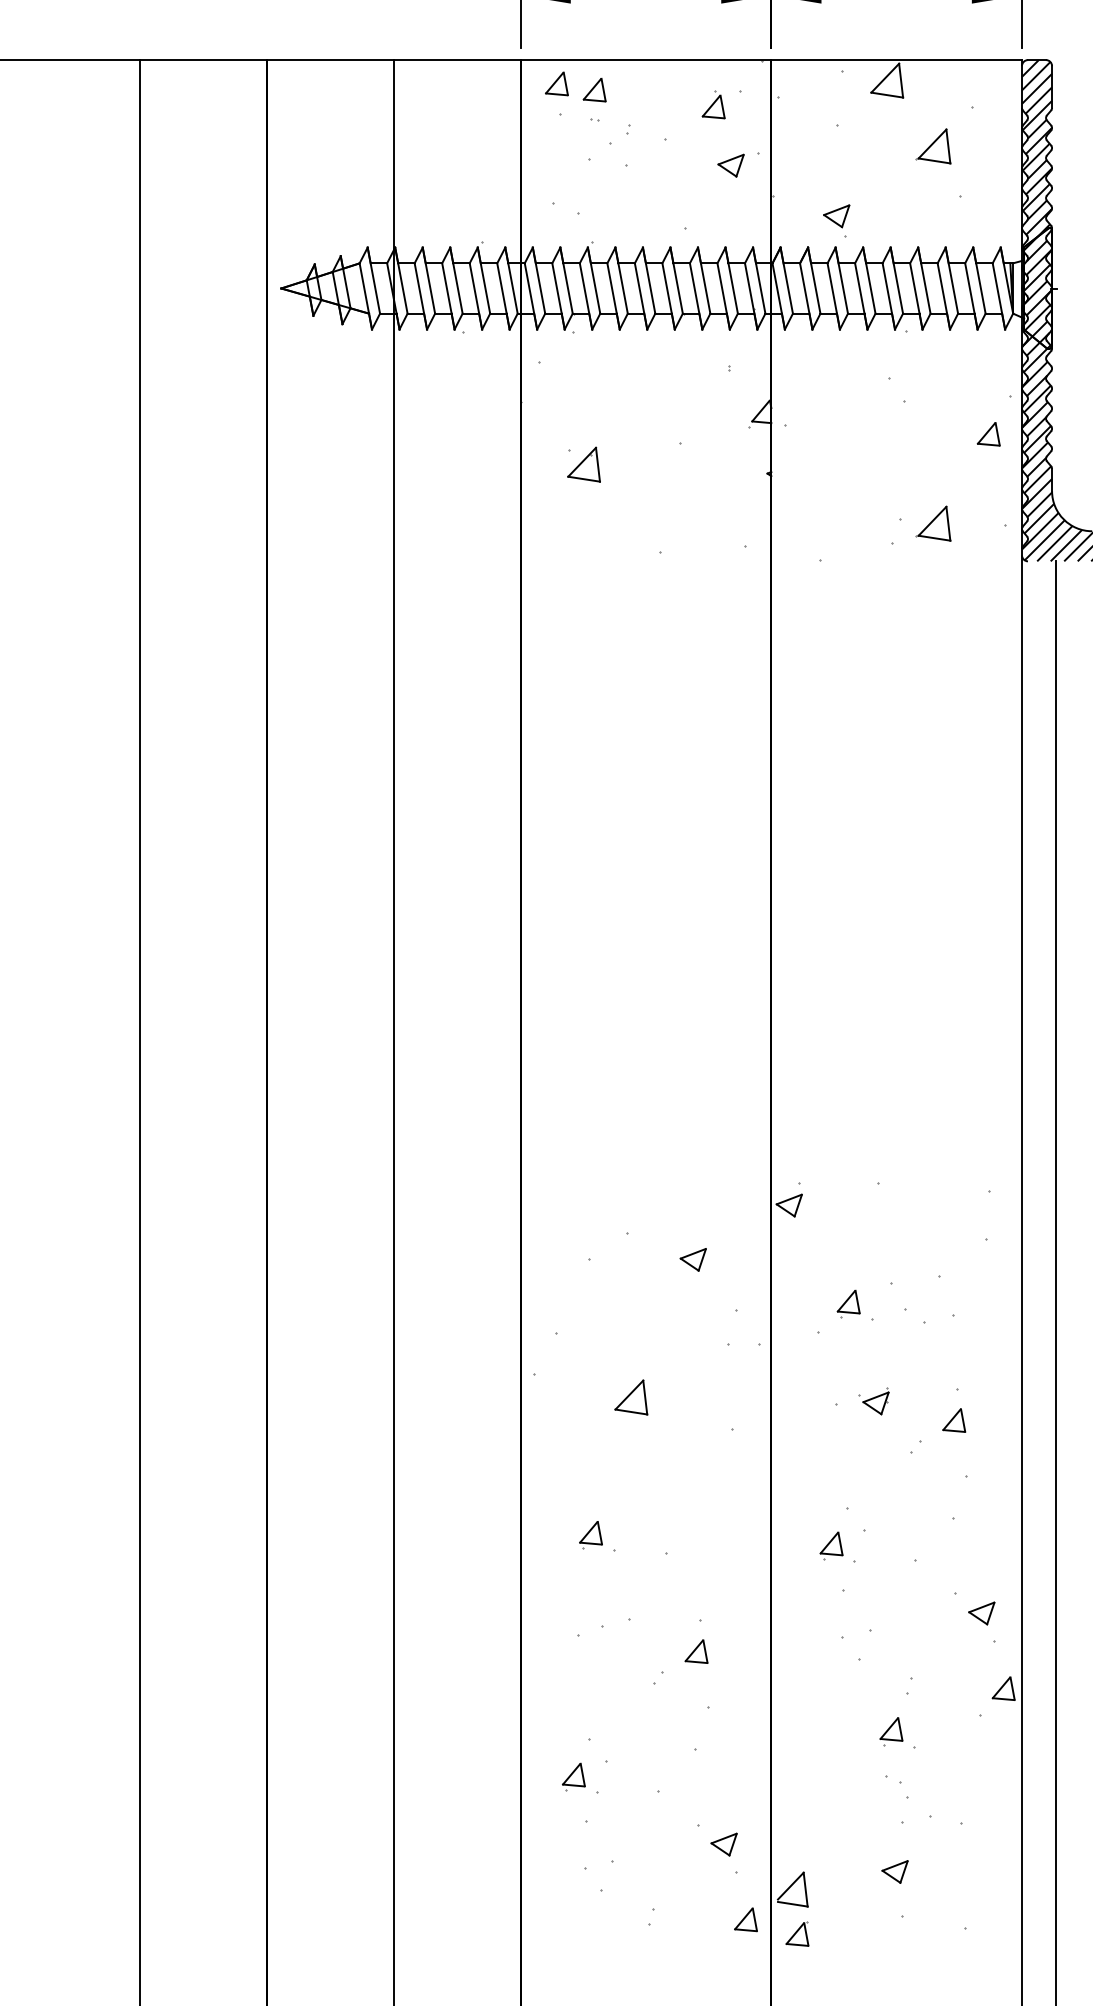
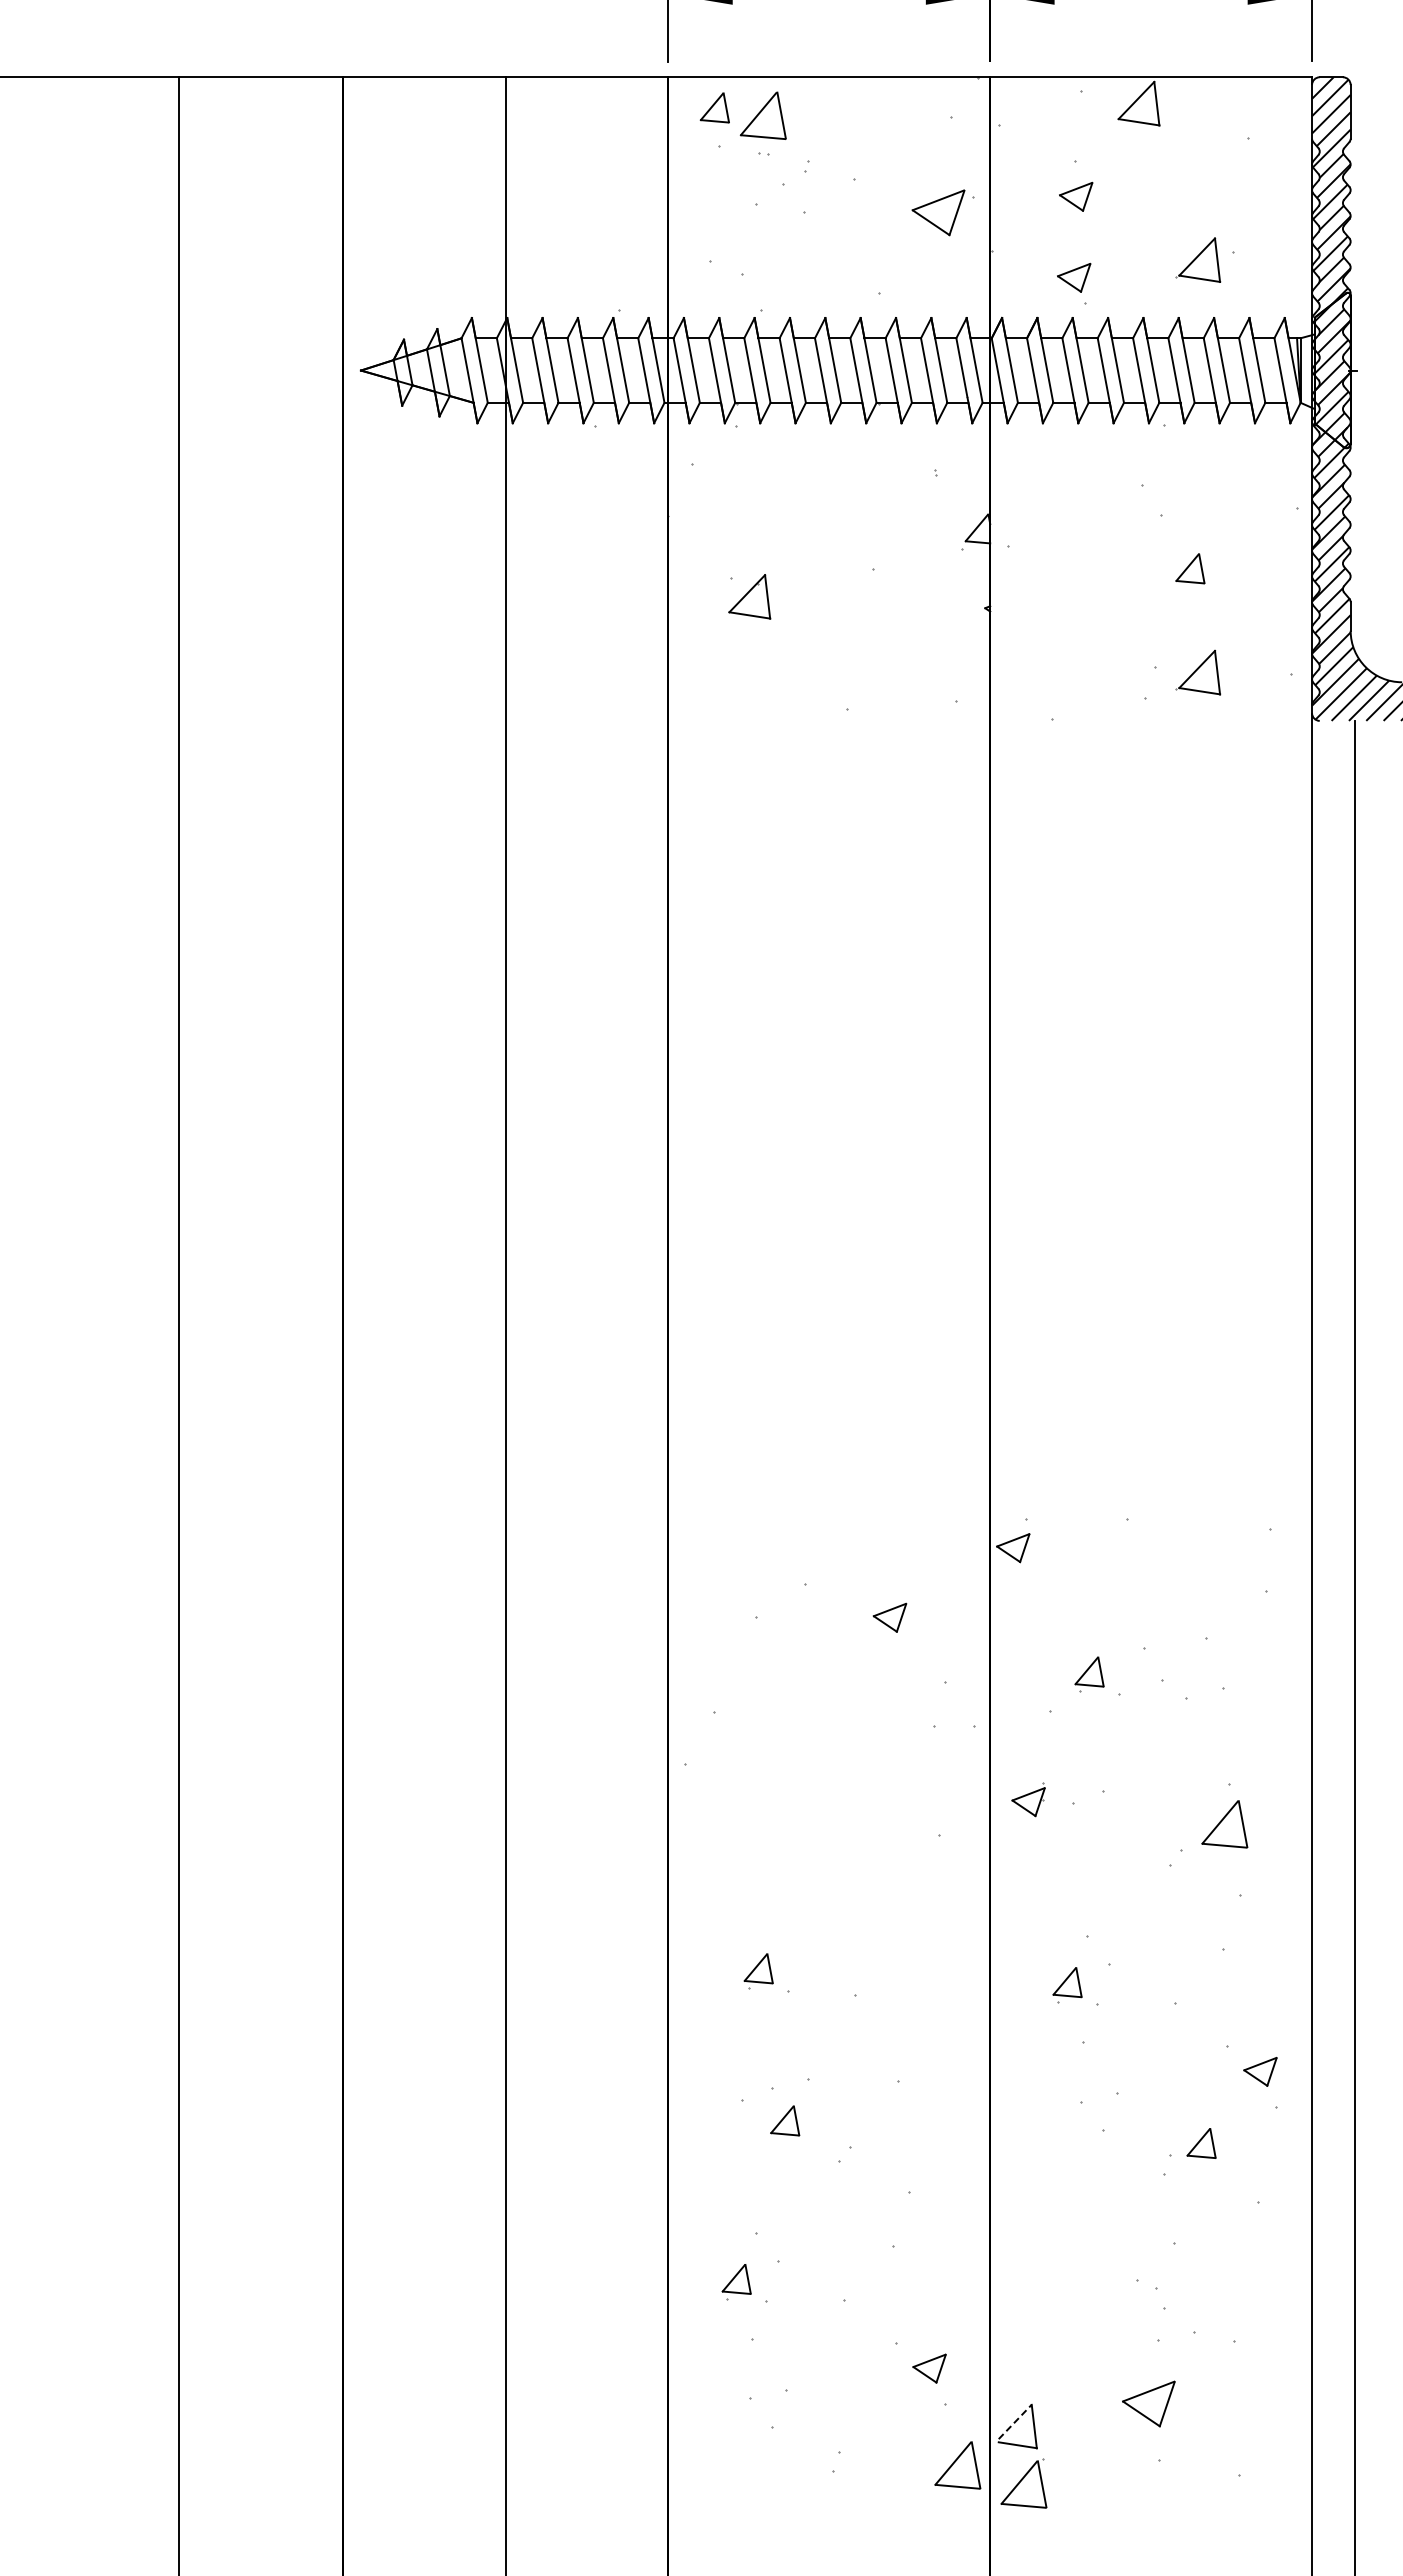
part: (594, 89) -> (763, 115), size x1.6
part: (713, 104) -> (916, 134), removed
part: (933, 145) -> (1198, 259), moved
part: (838, 152) -> (1076, 196), added
part: (731, 165) -> (938, 212), size x1.6
part: (988, 434) -> (1190, 568), moved
part: (631, 1397) -> (810, 1794), removed
part: (875, 1401) -> (1028, 1799), moved
part: (954, 1420) -> (1225, 1823), size x1.6
part: (696, 1651) -> (785, 2120), moved
part: (1003, 1688) -> (1201, 2143), moved
part: (891, 1731) -> (1144, 2223), removed
part: (895, 1871) -> (1149, 2403), size x1.6
line: (791, 1885) -> (1015, 2421), solid -> dashed
part: (745, 1919) -> (957, 2464), size x1.6
part: (797, 1934) -> (1023, 2483), size x1.6

